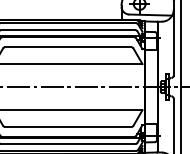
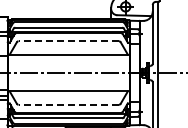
line: (67, 47) -> (68, 41), solid -> dashed
line: (67, 126) -> (68, 104), solid -> dashed

